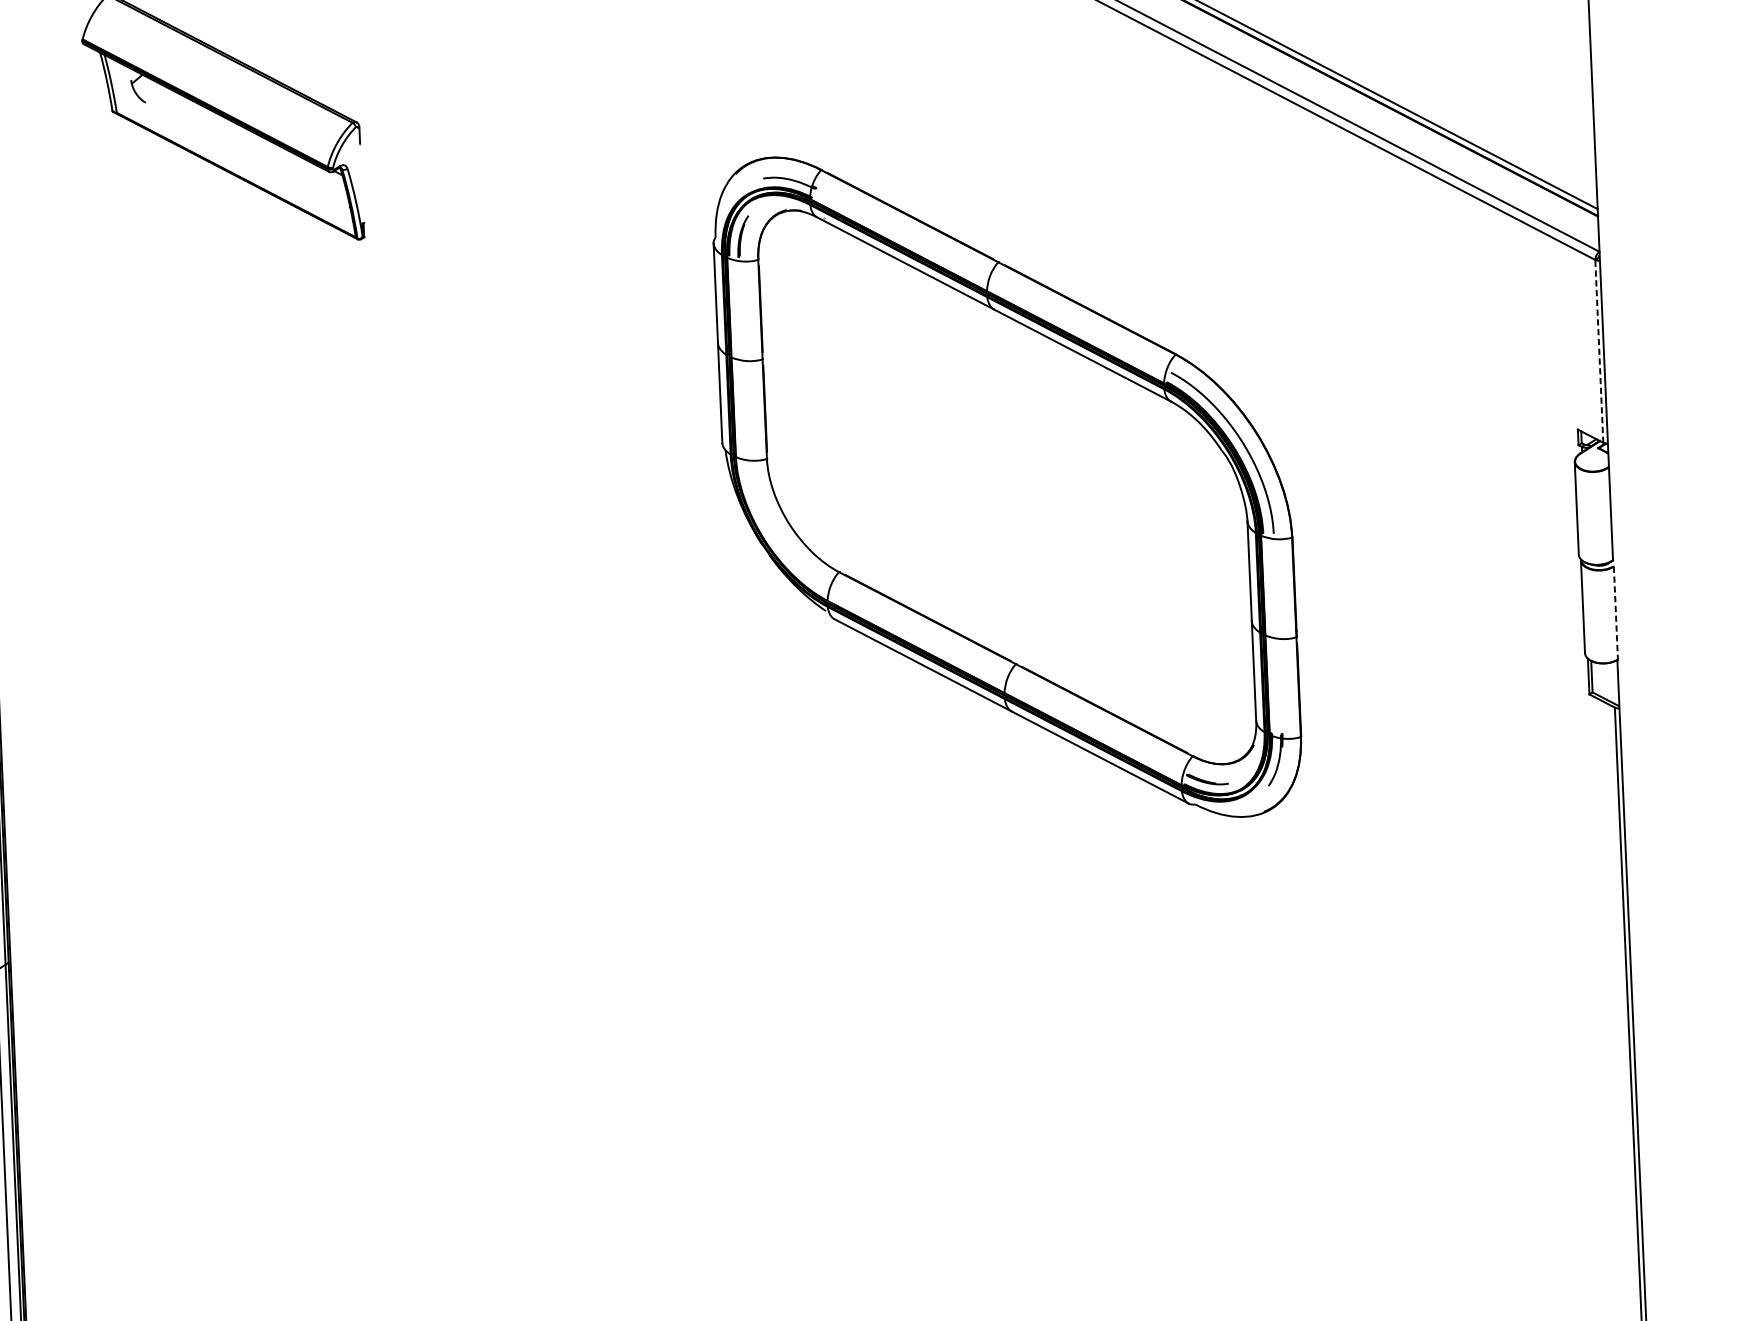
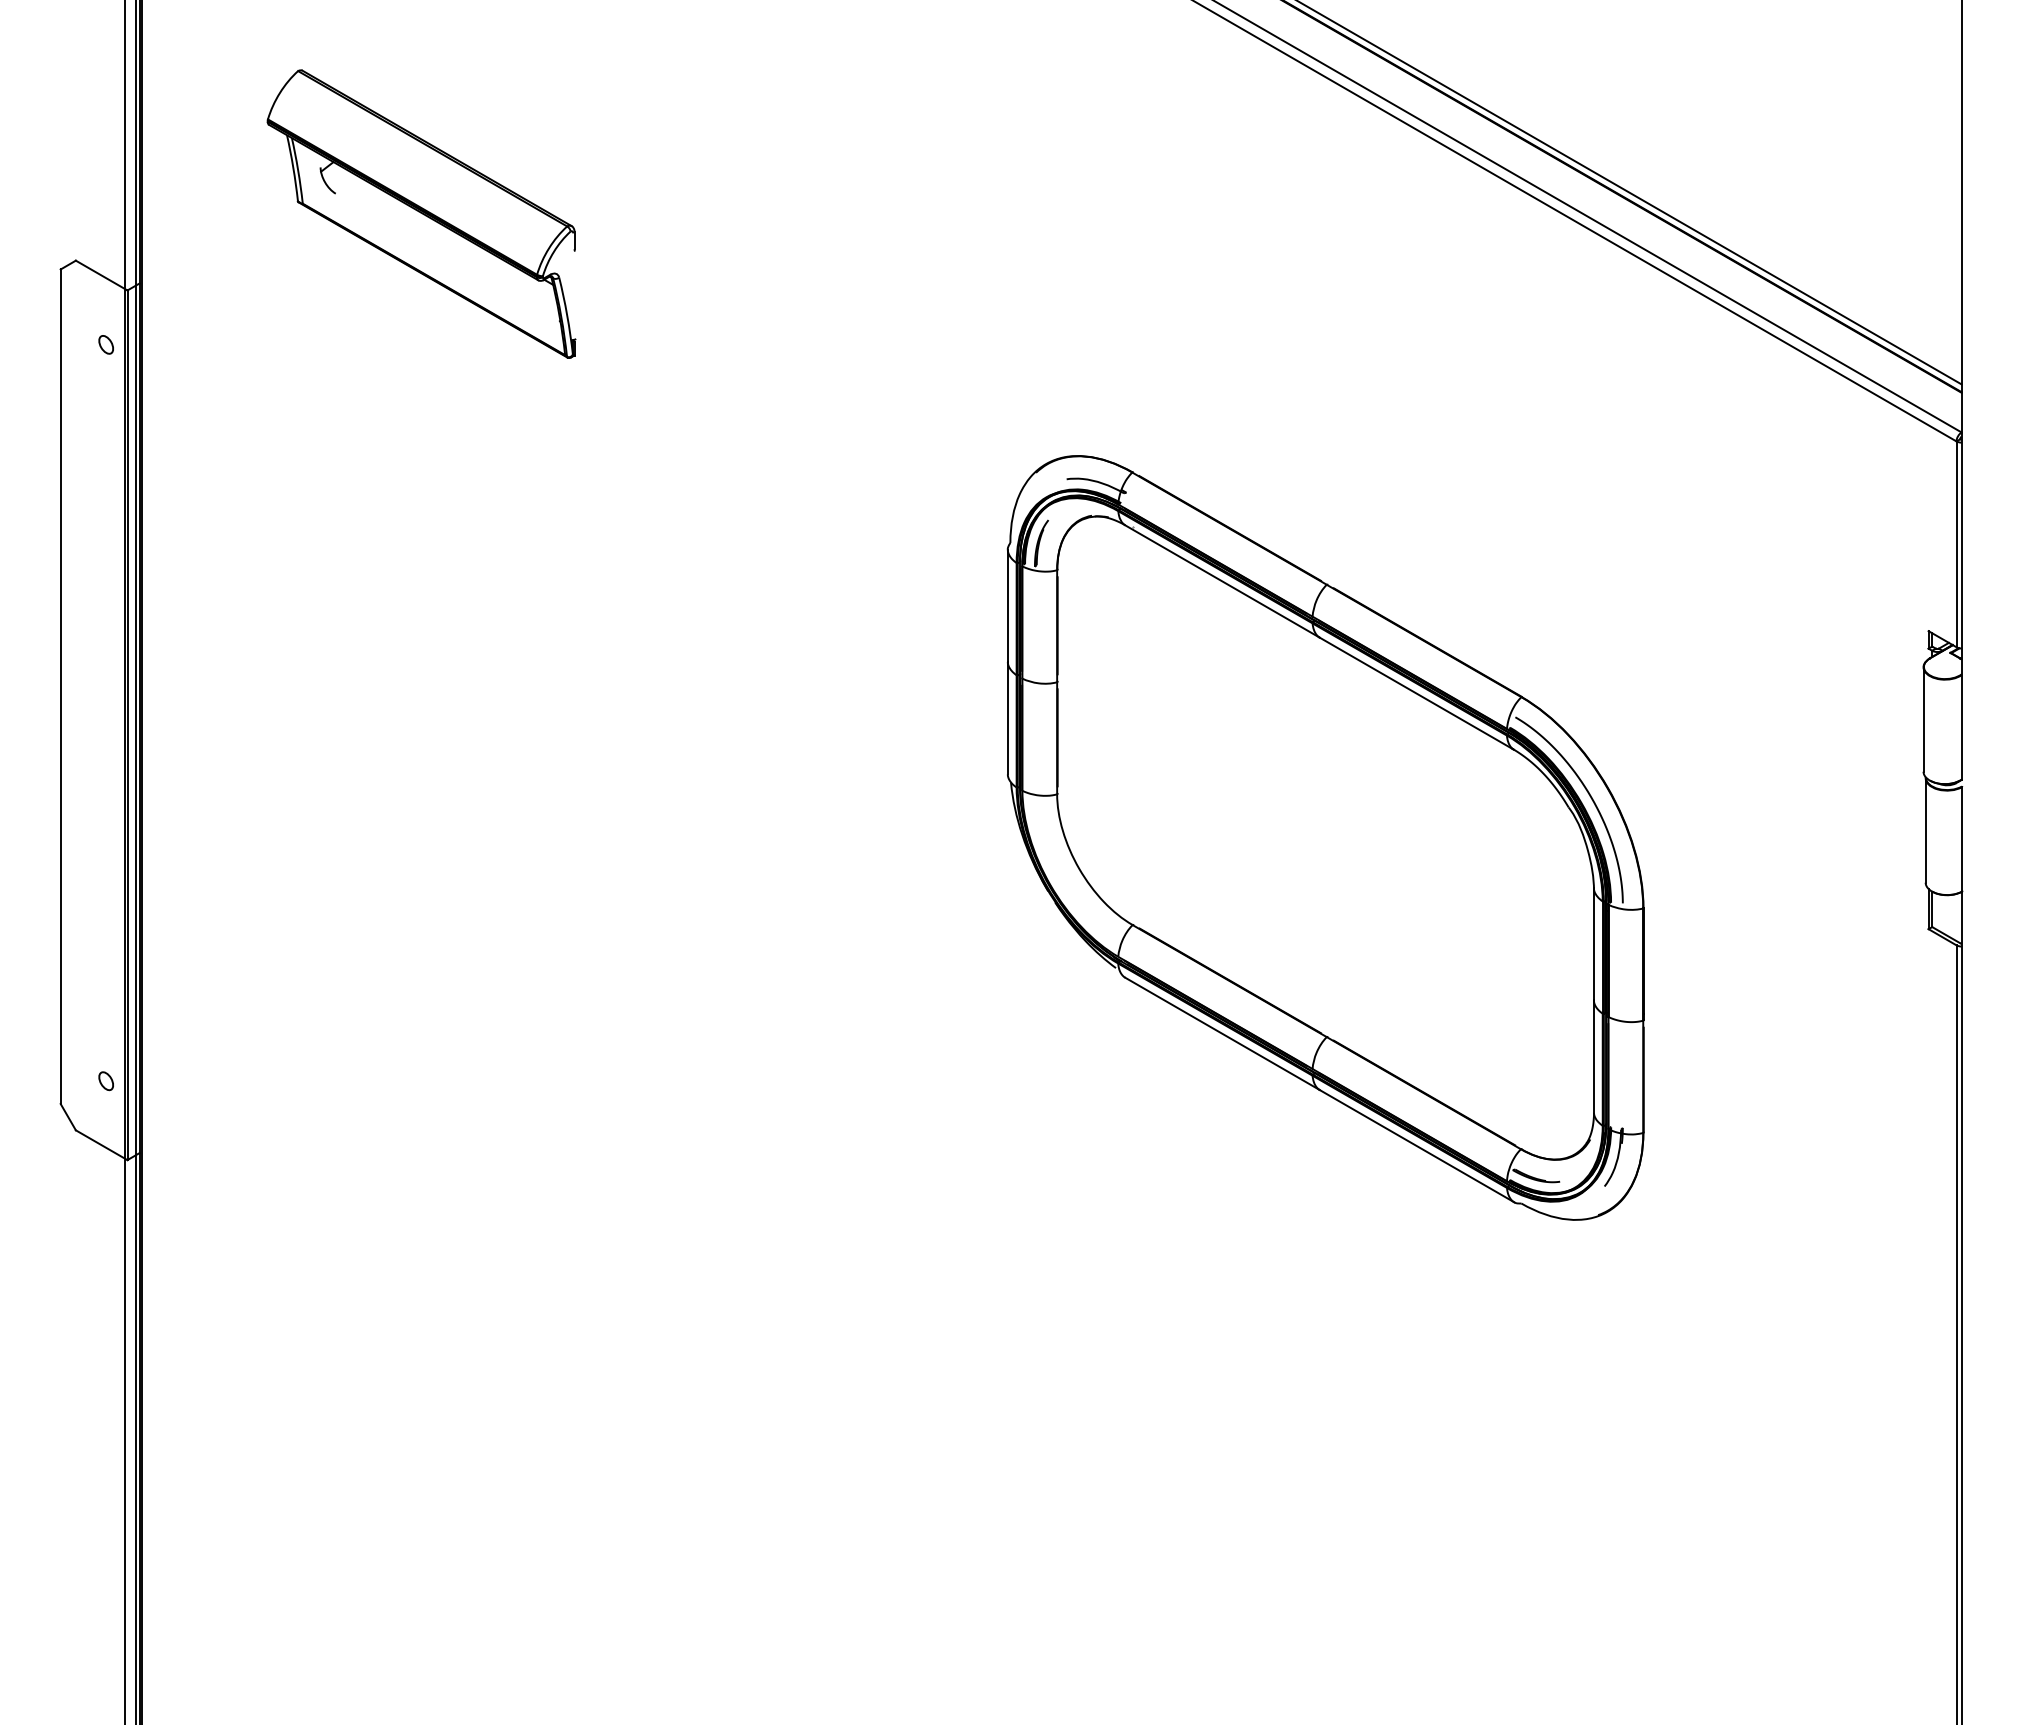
line: (1599, 351) -> (1956, 544), dashed -> solid
part: (1007, 486) -> (1325, 837), moved
line: (1616, 613) -> (1962, 839), dashed -> solid

